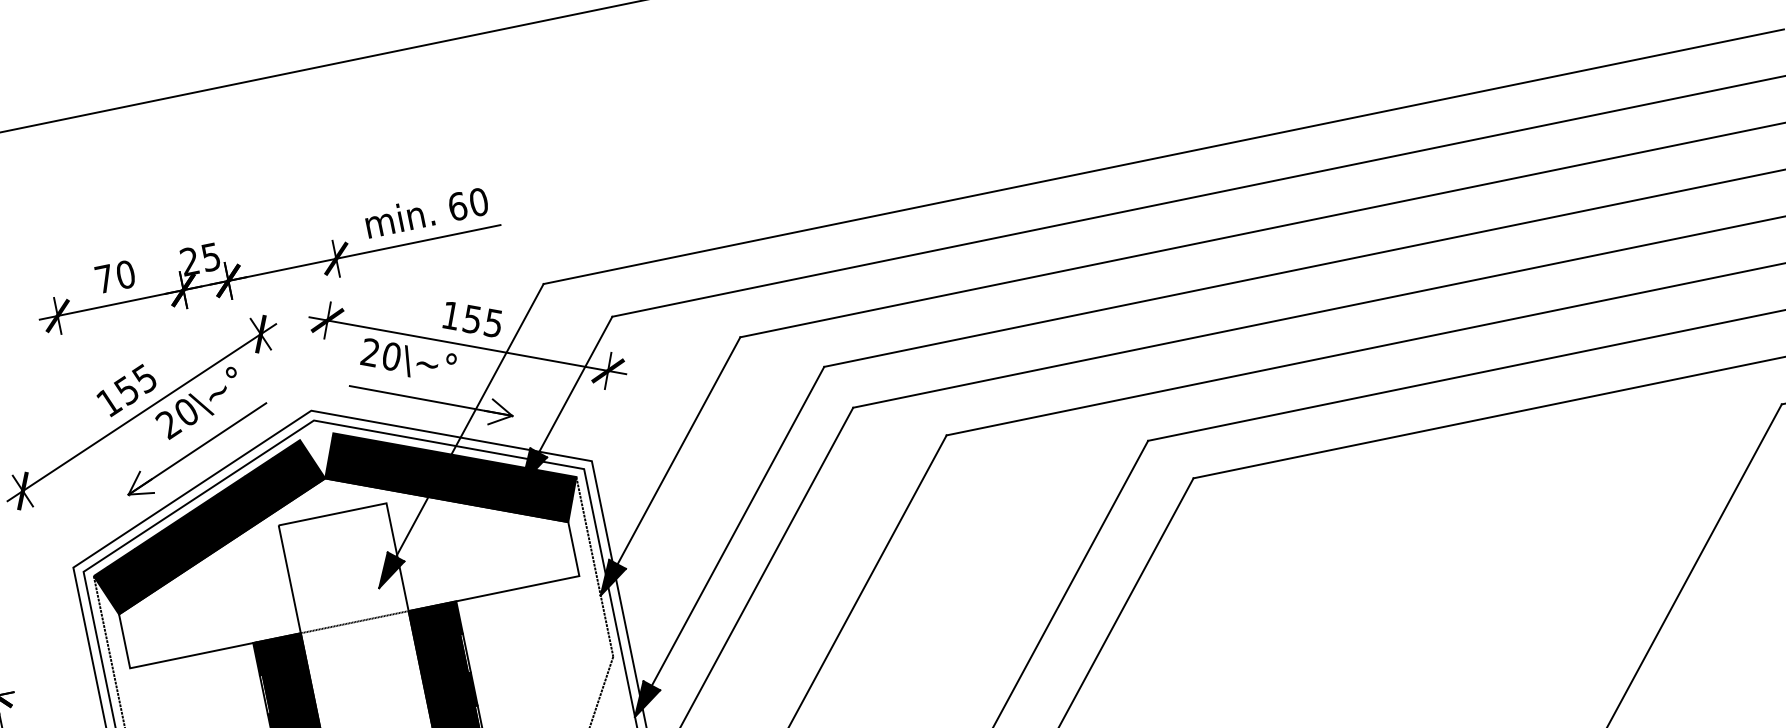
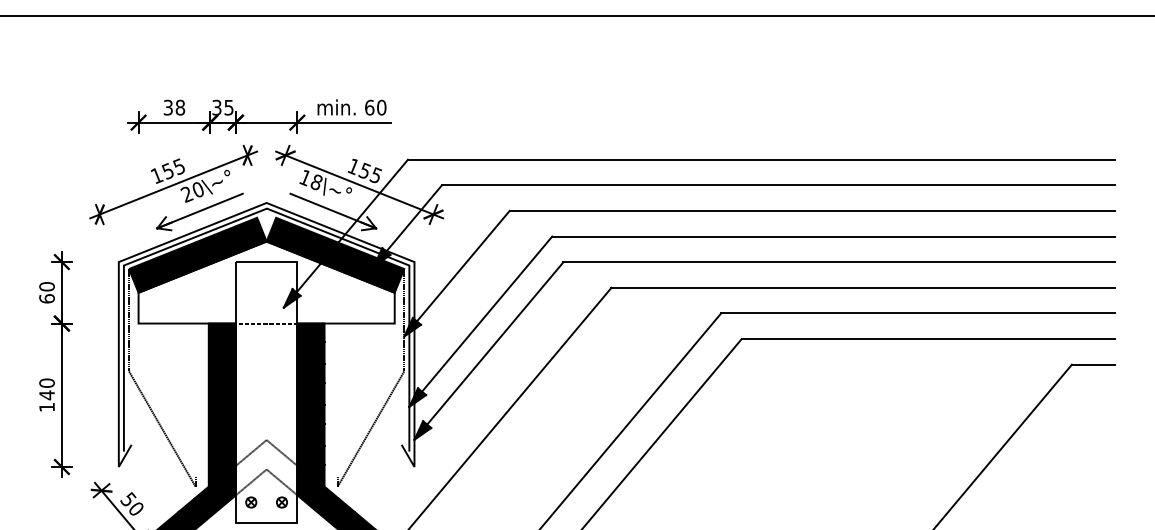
text: (189, 261) -> (216, 107), 25 -> 35
text: (115, 276) -> (174, 107), 70 -> 38
text: (379, 353) -> (310, 179), 20 -> 18

